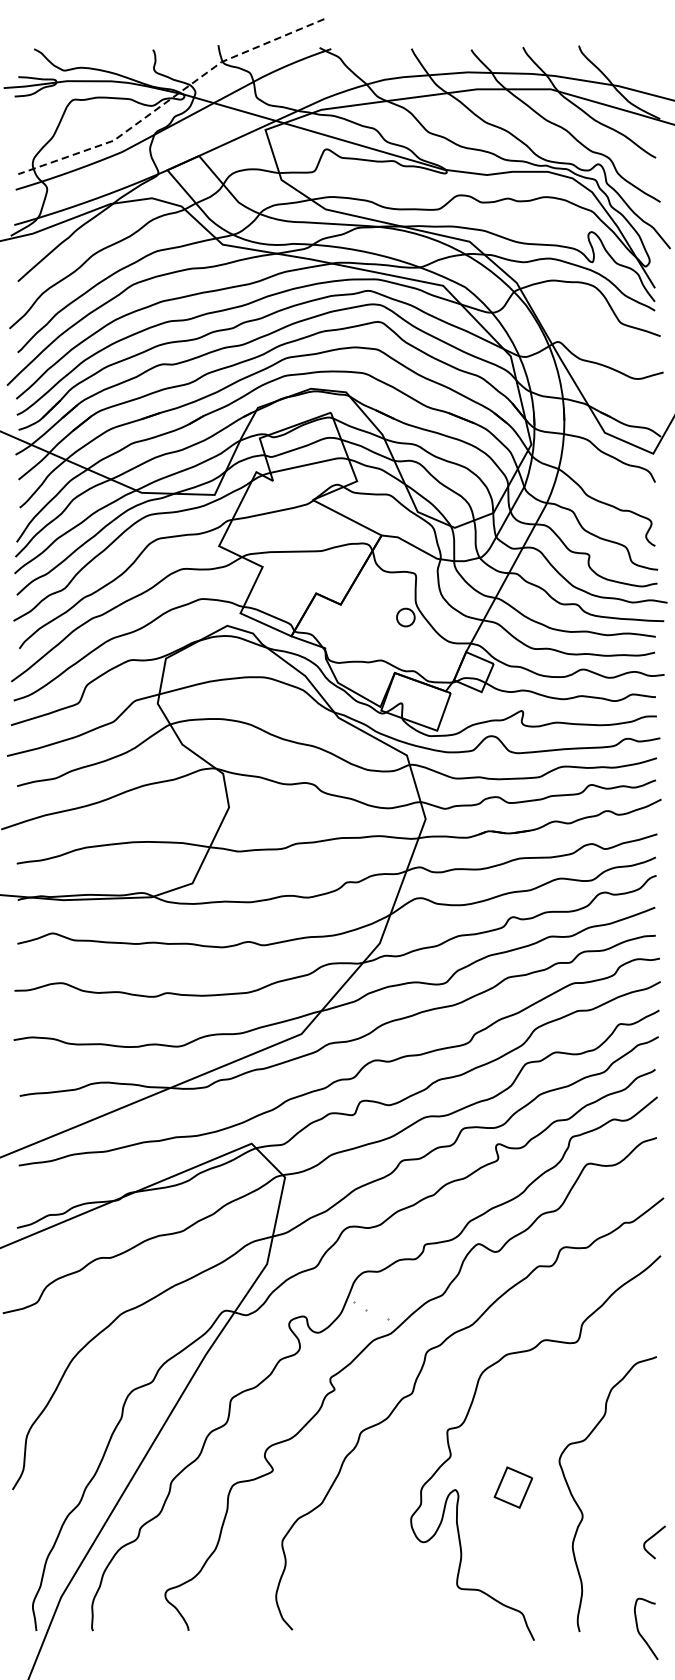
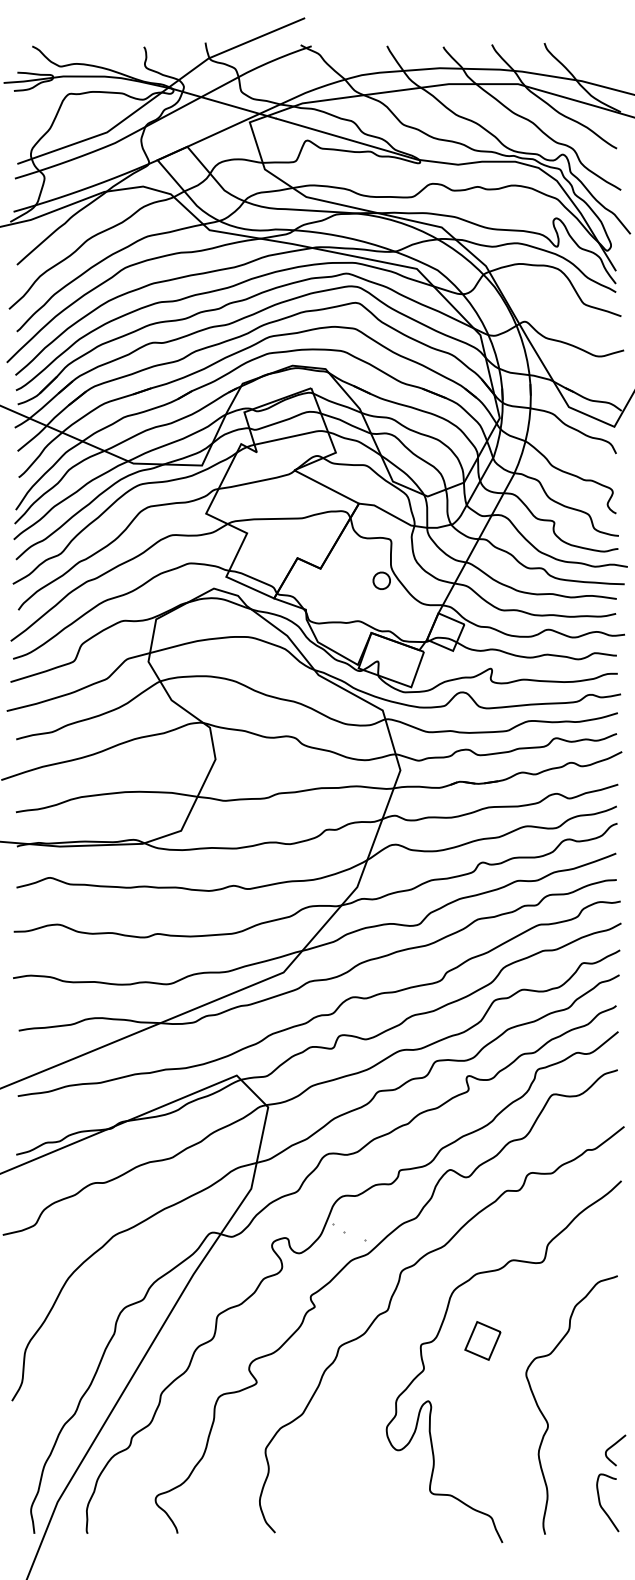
line: (171, 99) -> (161, 93), dashed -> solid
part: (512, 1487) -> (482, 1340), moved
curve: (639, 1630) -> (601, 1504), moved

